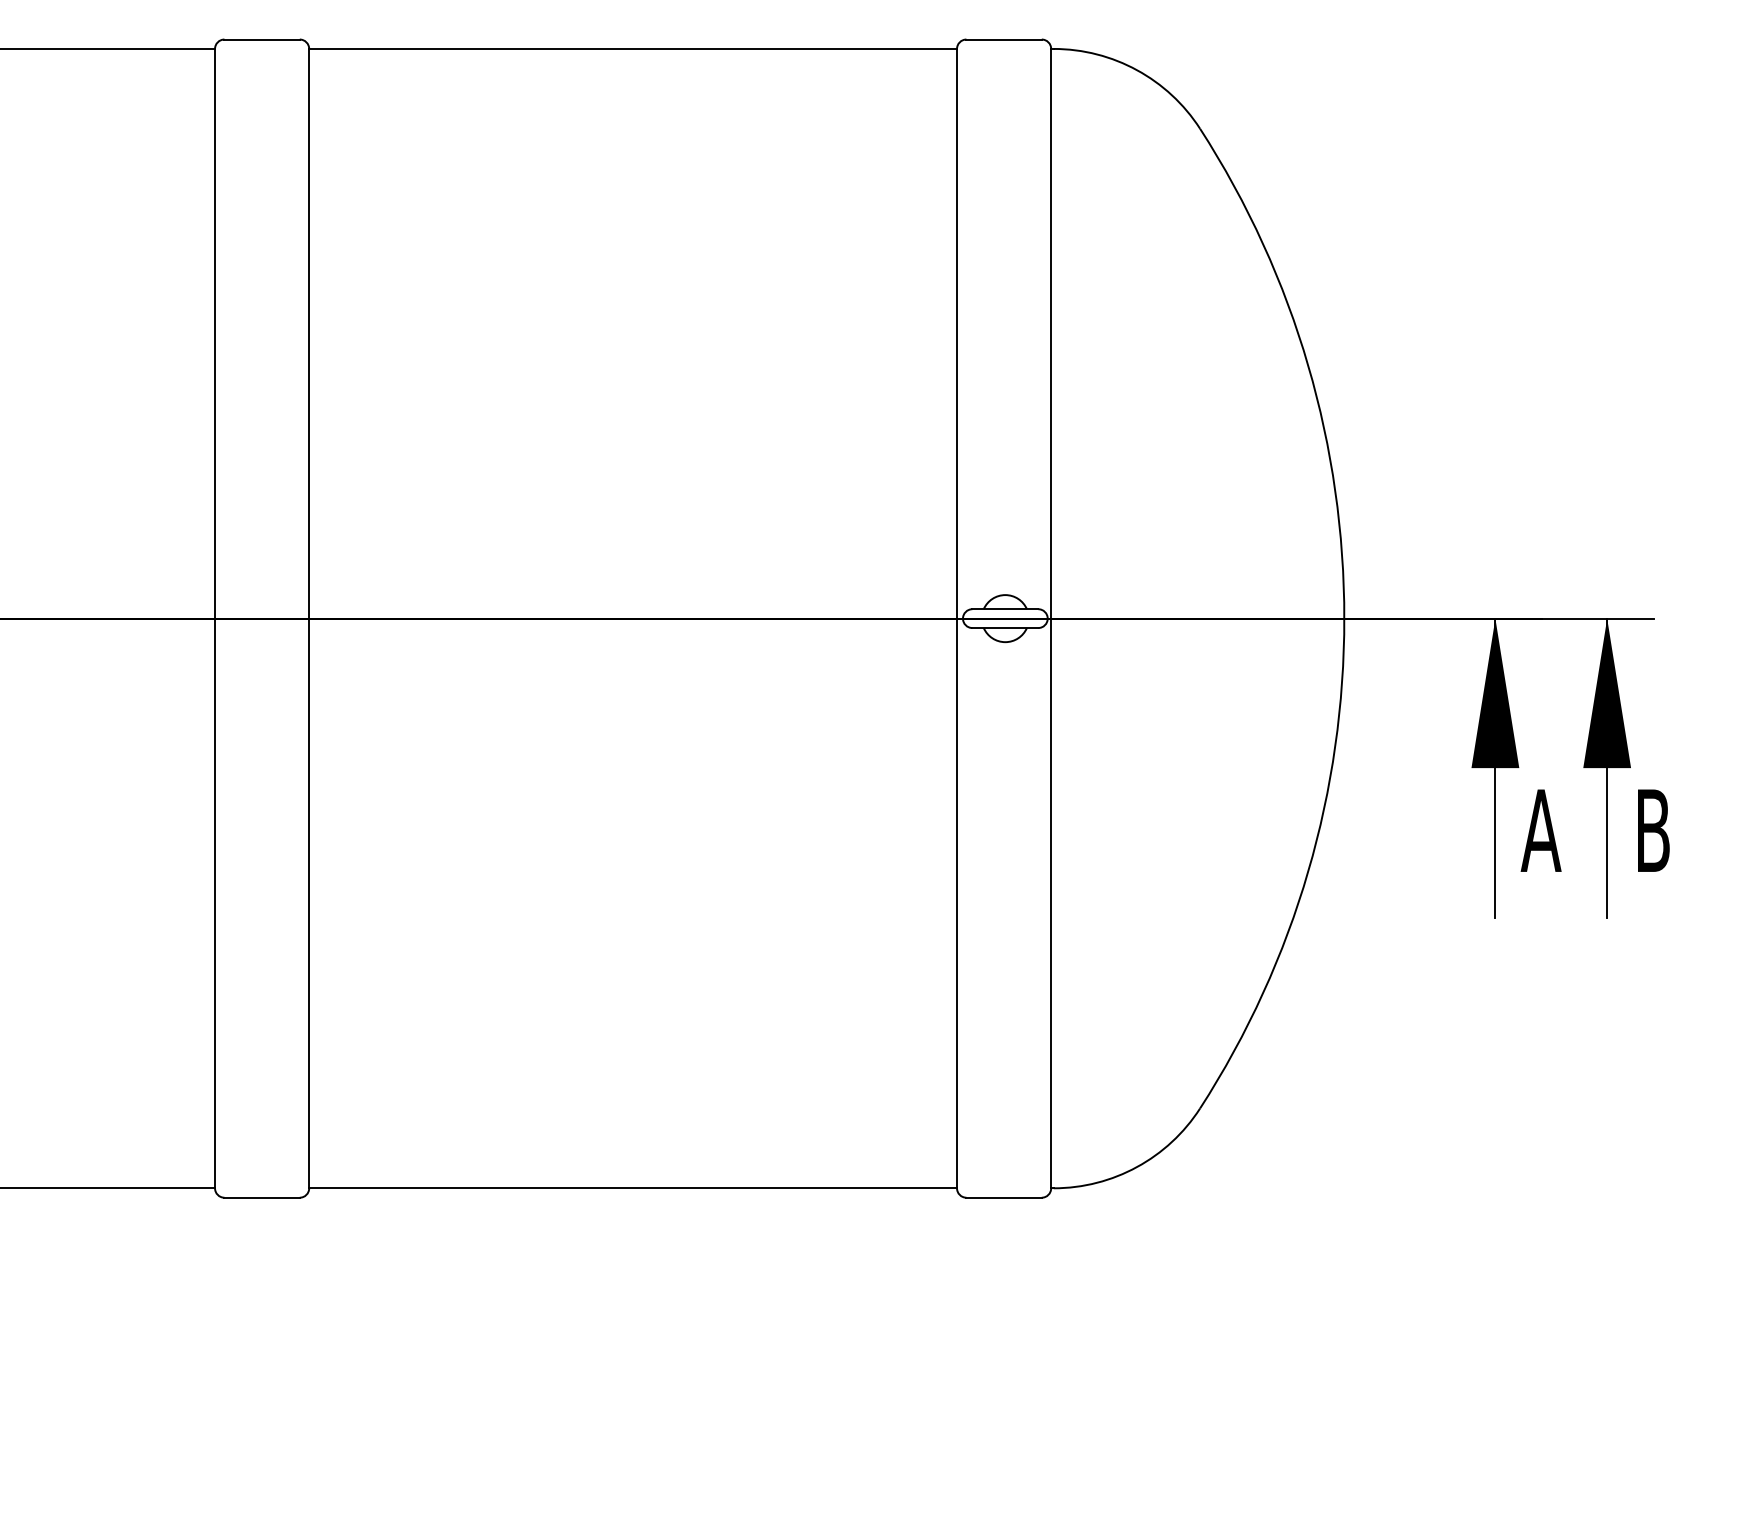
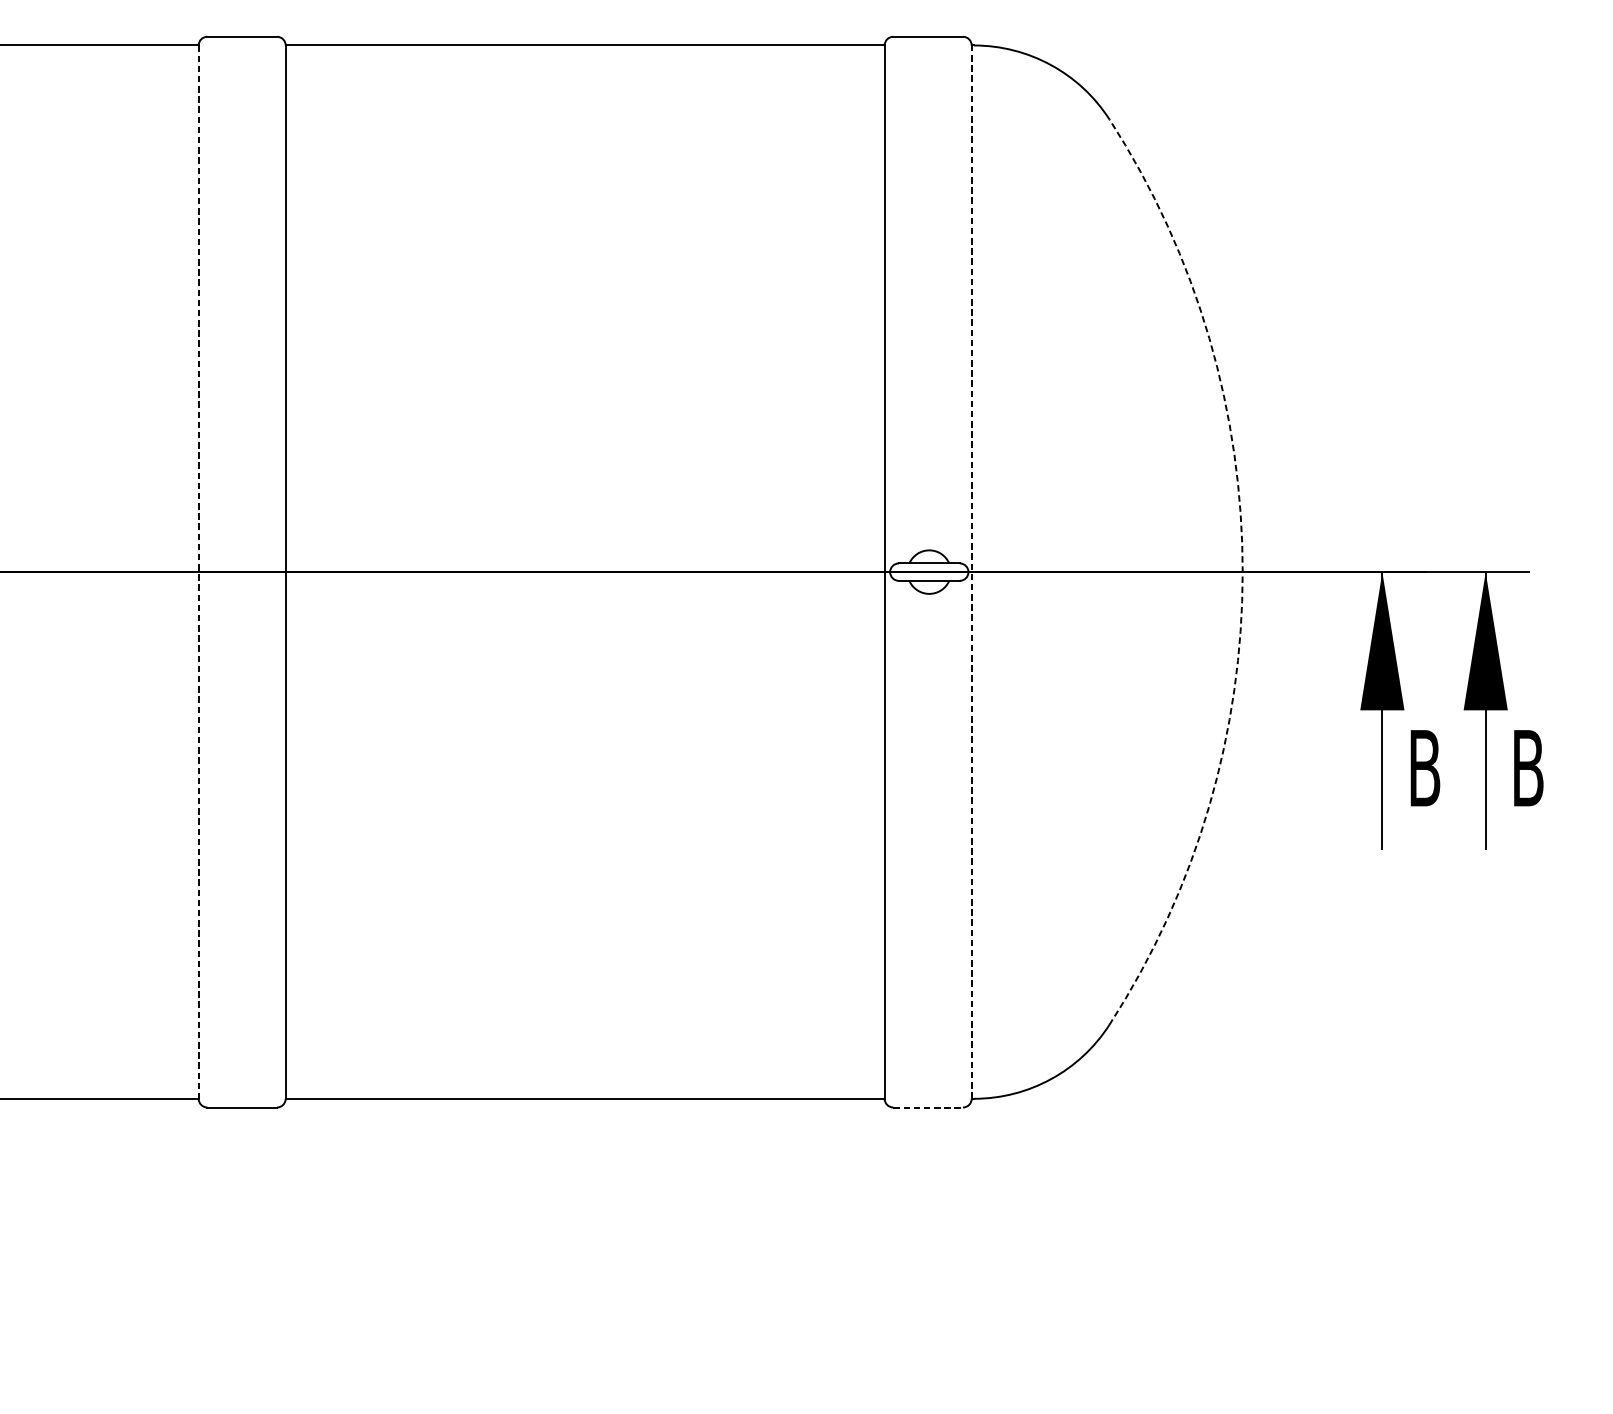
line: (215, 618) -> (199, 572), solid -> dashed
line: (1051, 618) -> (971, 572), solid -> dashed
arc: (1344, 618) -> (1242, 572), solid -> dashed
text: (1540, 830) -> (1424, 768), A -> B
line: (1004, 1197) -> (928, 1107), solid -> dashed

